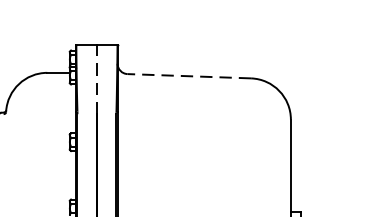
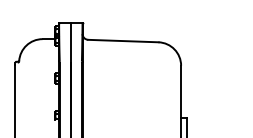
line: (187, 76) -> (122, 41), dashed -> solid
line: (96, 78) -> (70, 42), dashed -> solid

